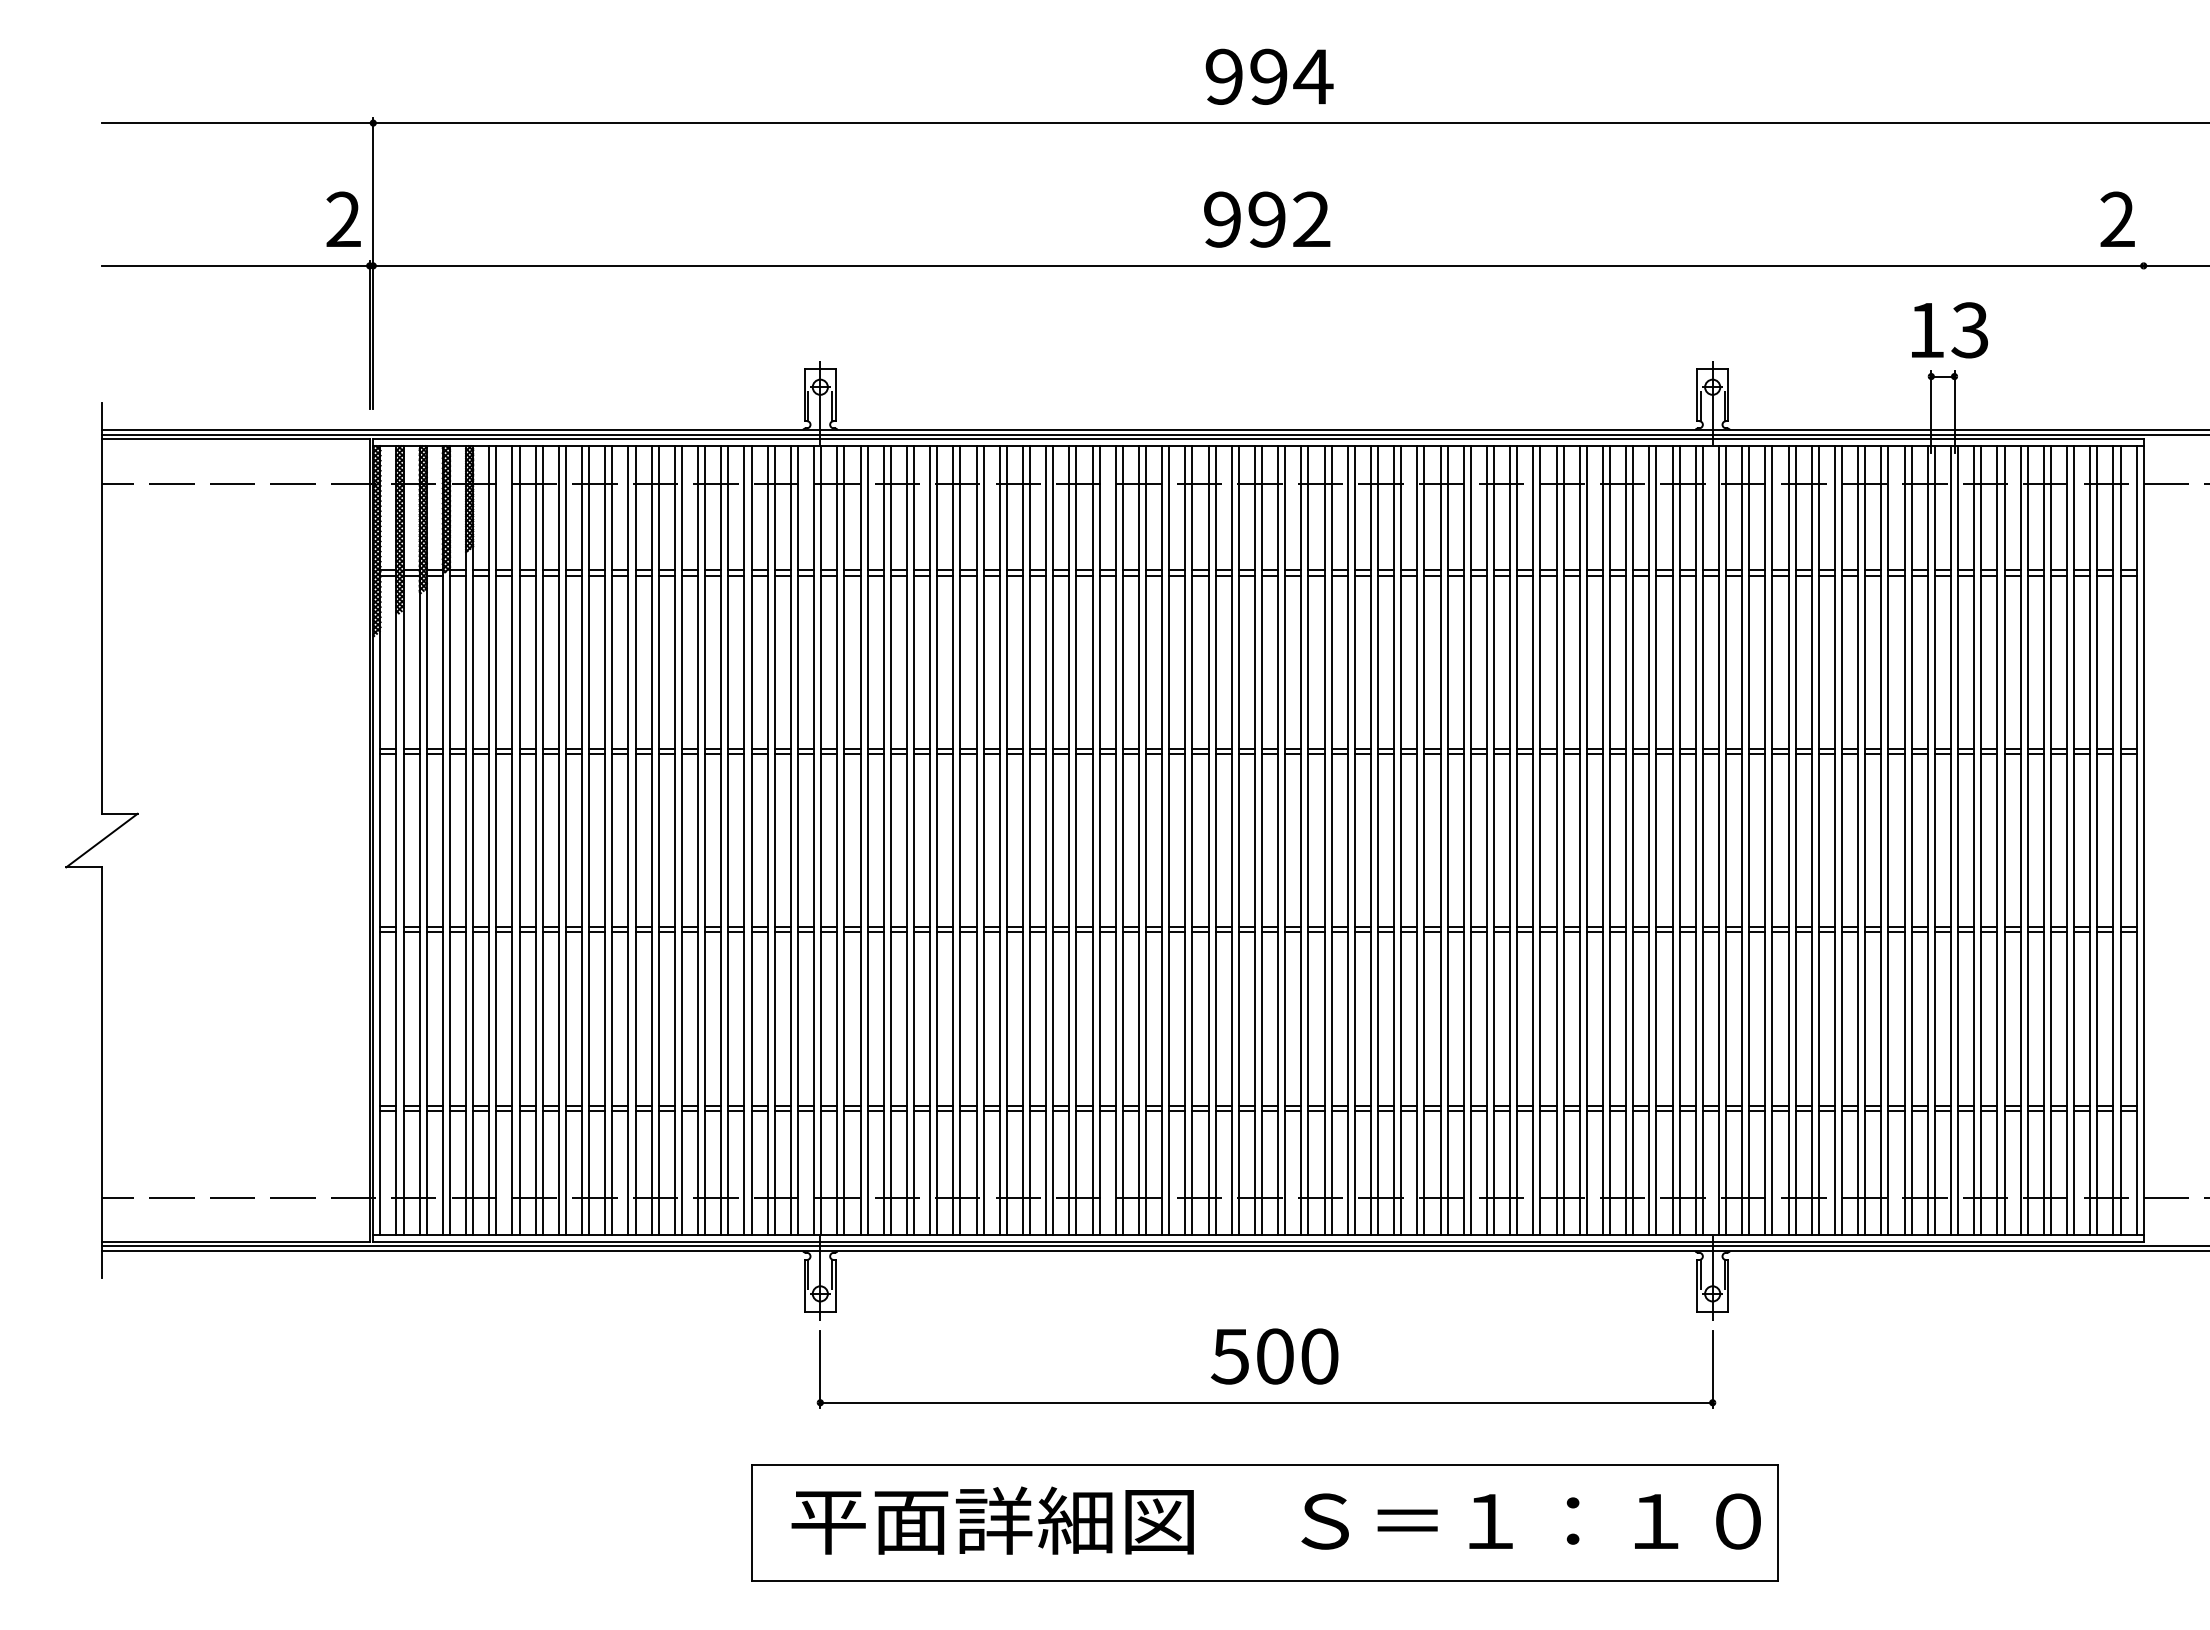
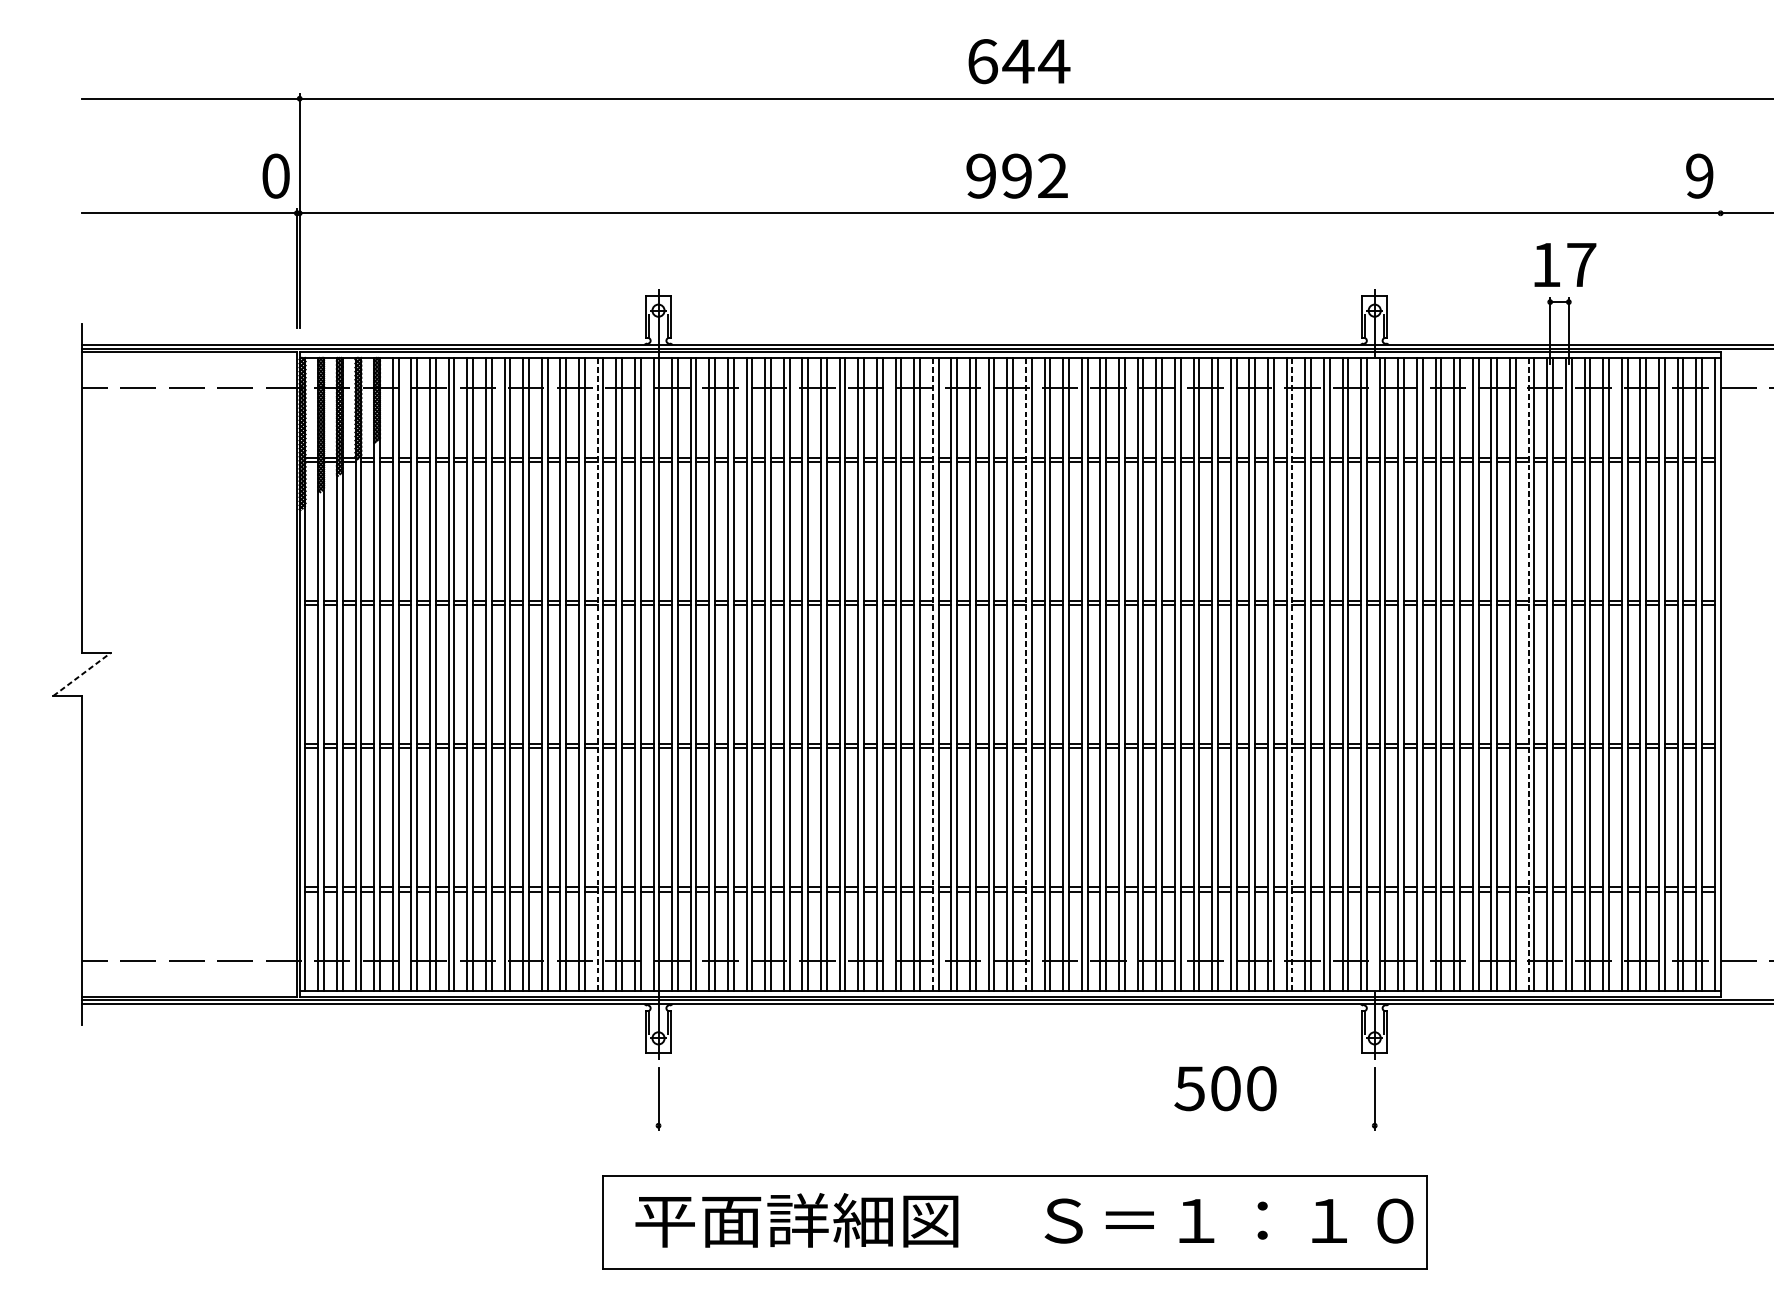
text: (1246, 76) -> (1000, 61), 994 -> 644
text: (343, 219) -> (275, 176), 2 -> 0
text: (2117, 219) -> (1699, 176), 2 -> 9
text: (1969, 330) -> (1580, 265), 13 -> 17
line: (101, 840) -> (81, 674), solid -> dashed
line: (744, 840) -> (597, 674), solid -> dashed
line: (1162, 840) -> (933, 674), solid -> dashed
line: (1278, 840) -> (1026, 674), solid -> dashed
line: (1610, 840) -> (1292, 674), solid -> dashed
line: (1904, 840) -> (1528, 674), solid -> dashed
text: (1274, 1356) -> (1225, 1088), moved
line: (1266, 1402) -> (1016, 1125), removed

